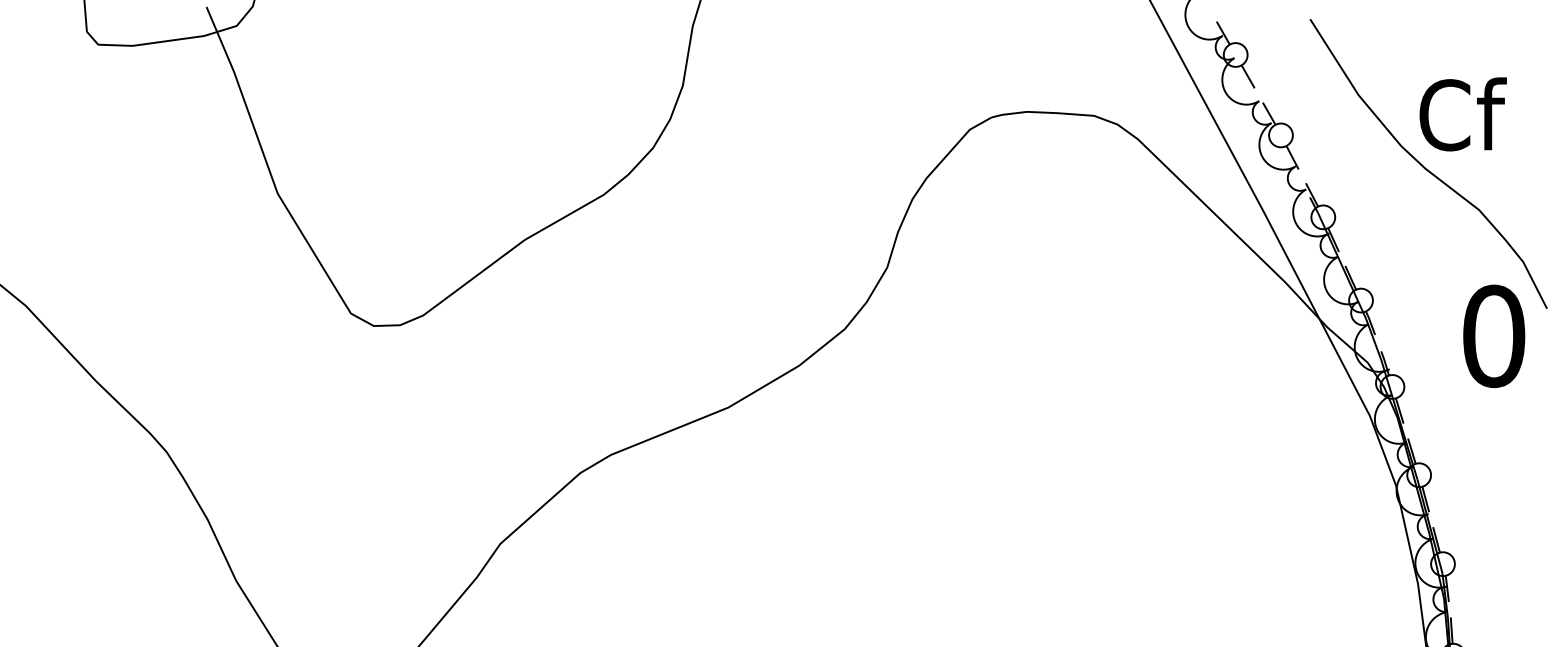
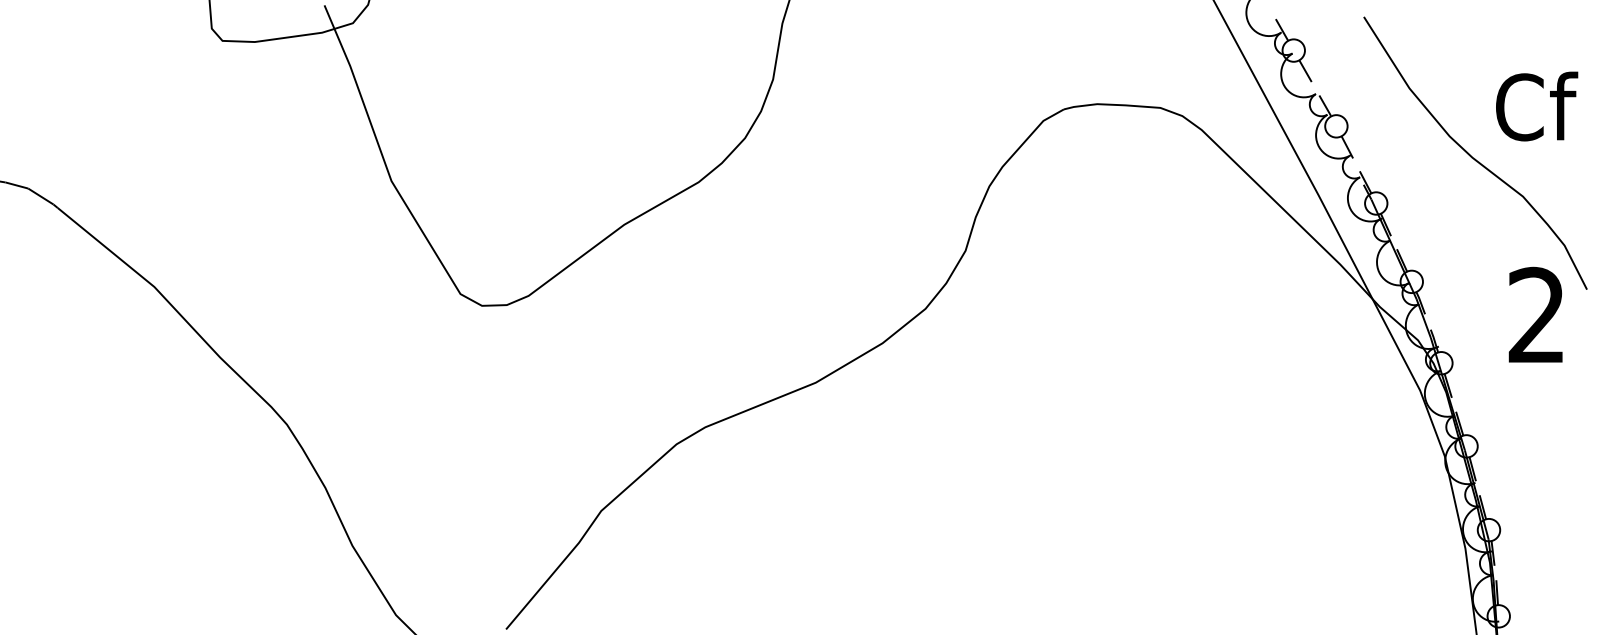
text: (1463, 114) -> (1537, 106), moved
text: (1494, 336) -> (1537, 315), 0 -> 2

